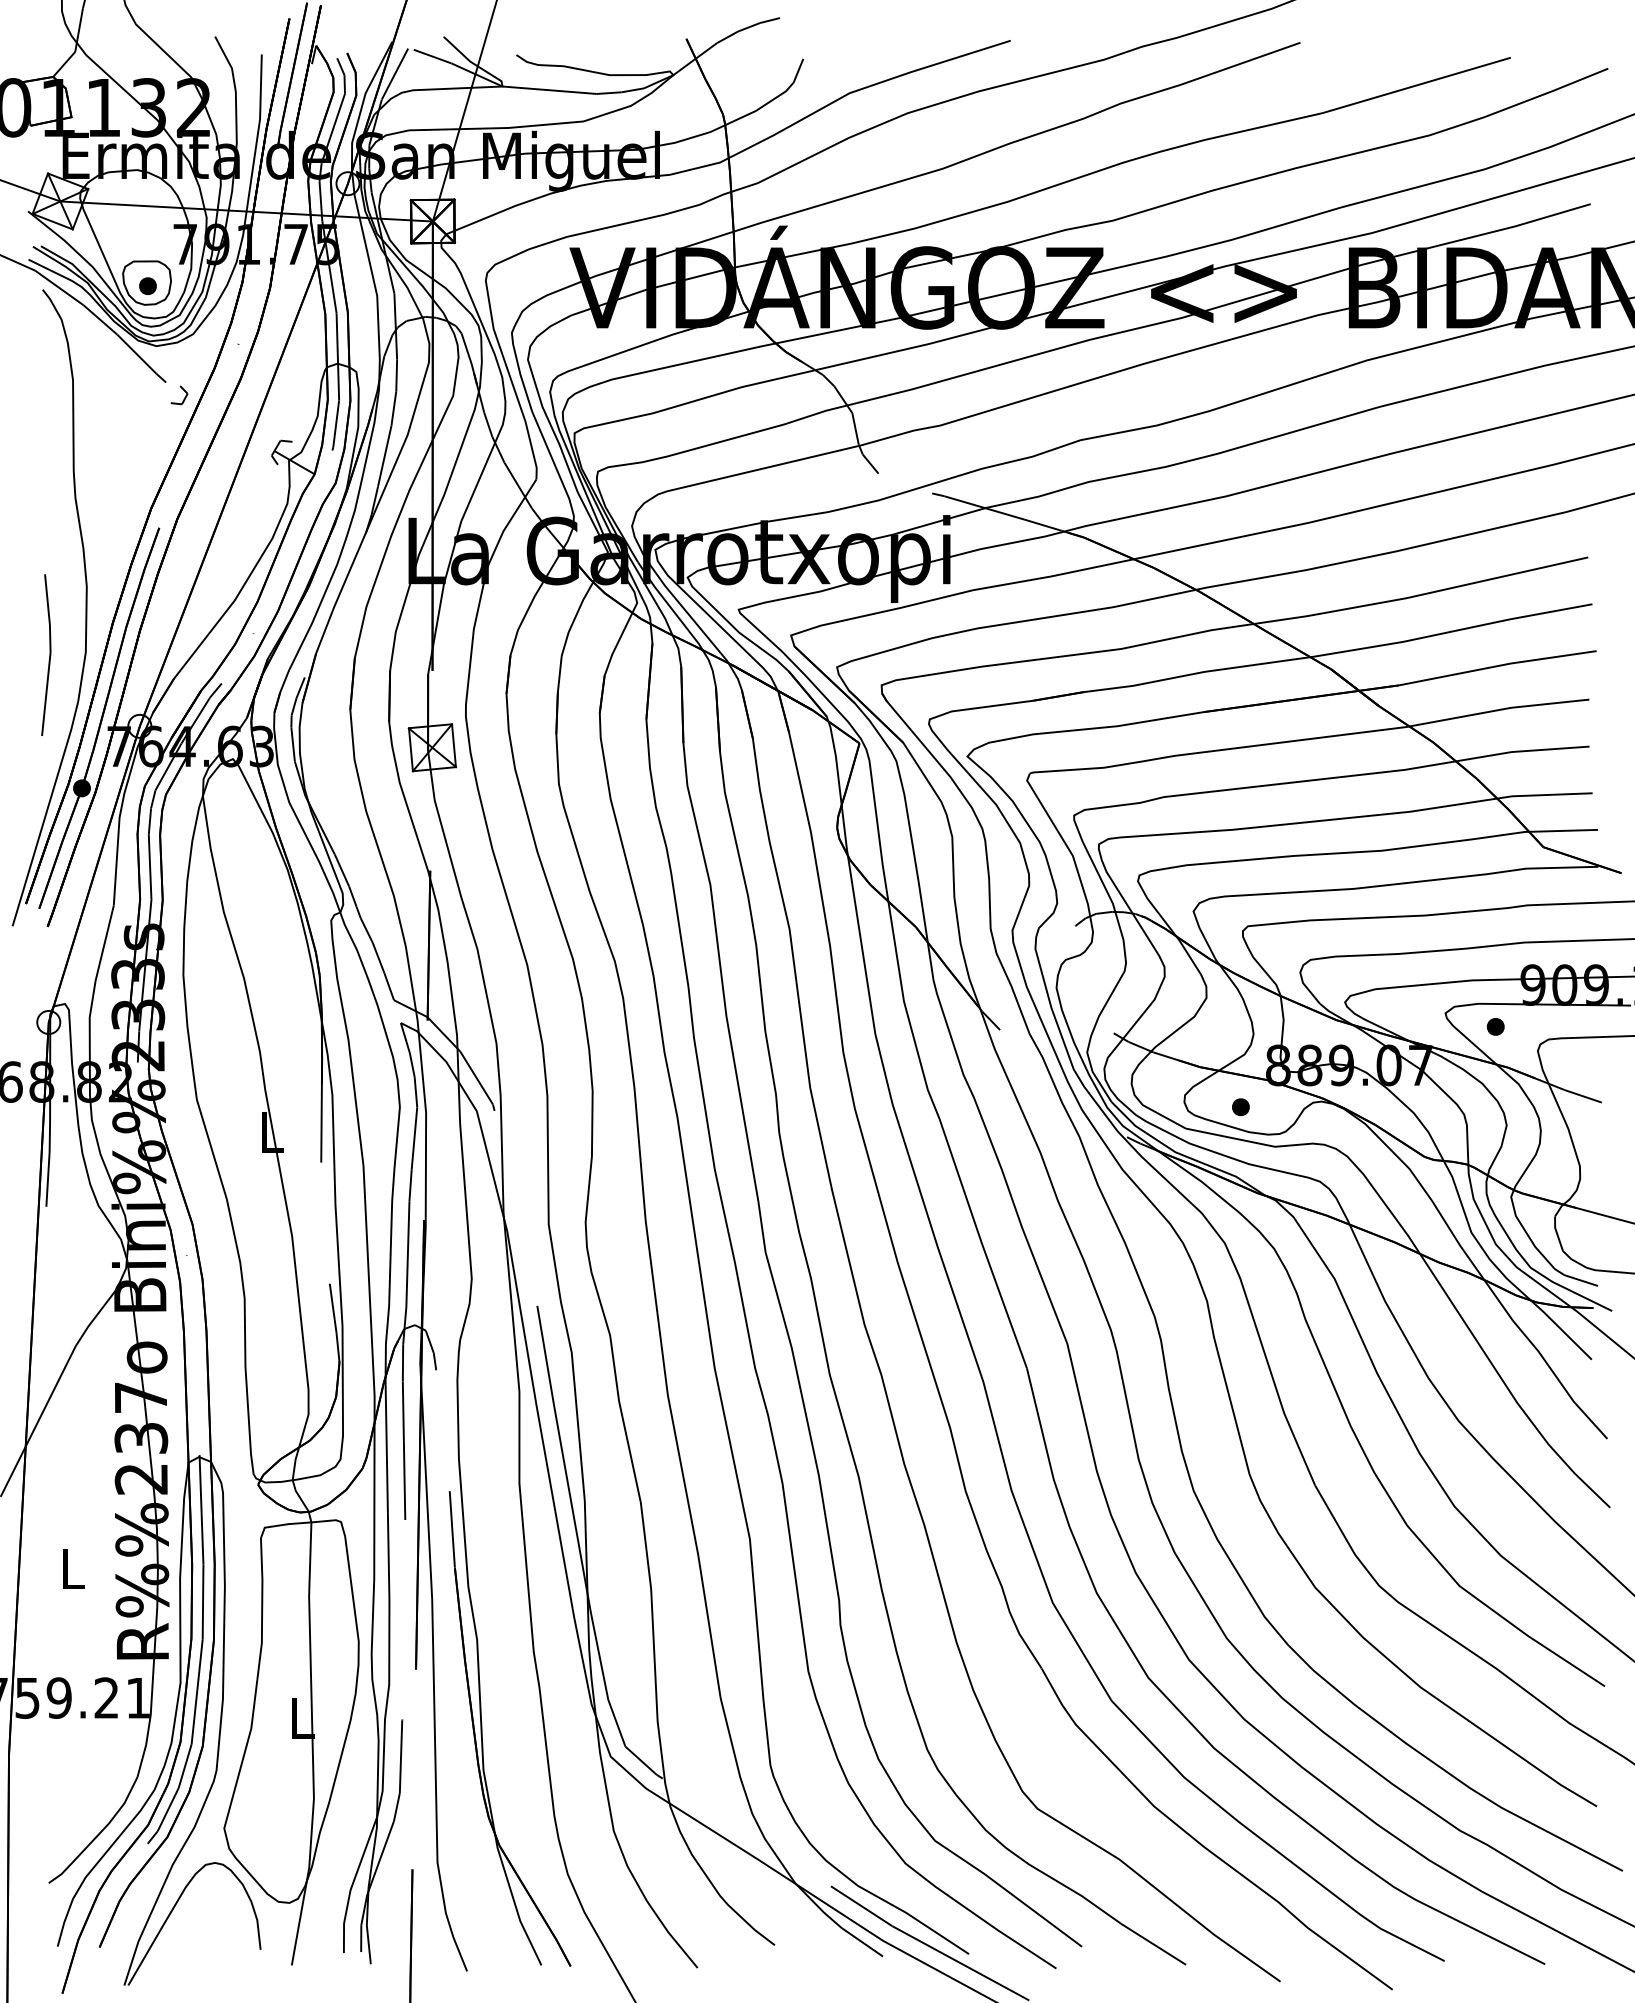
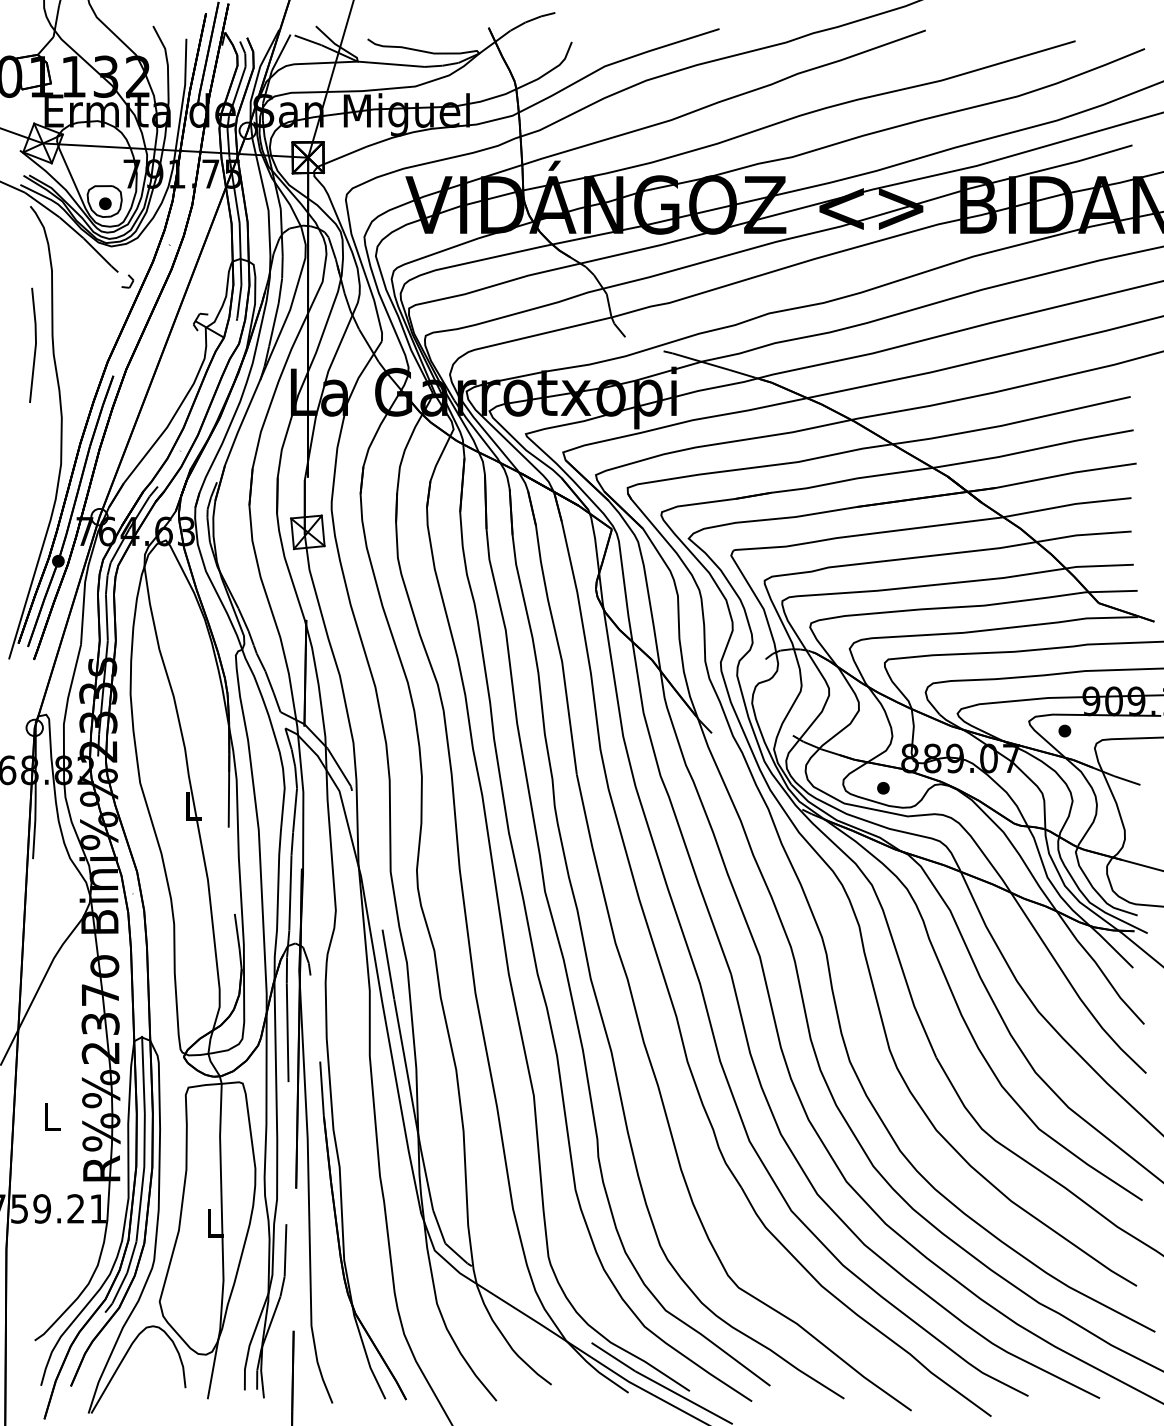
line: (49, 654) -> (35, 344), moved

